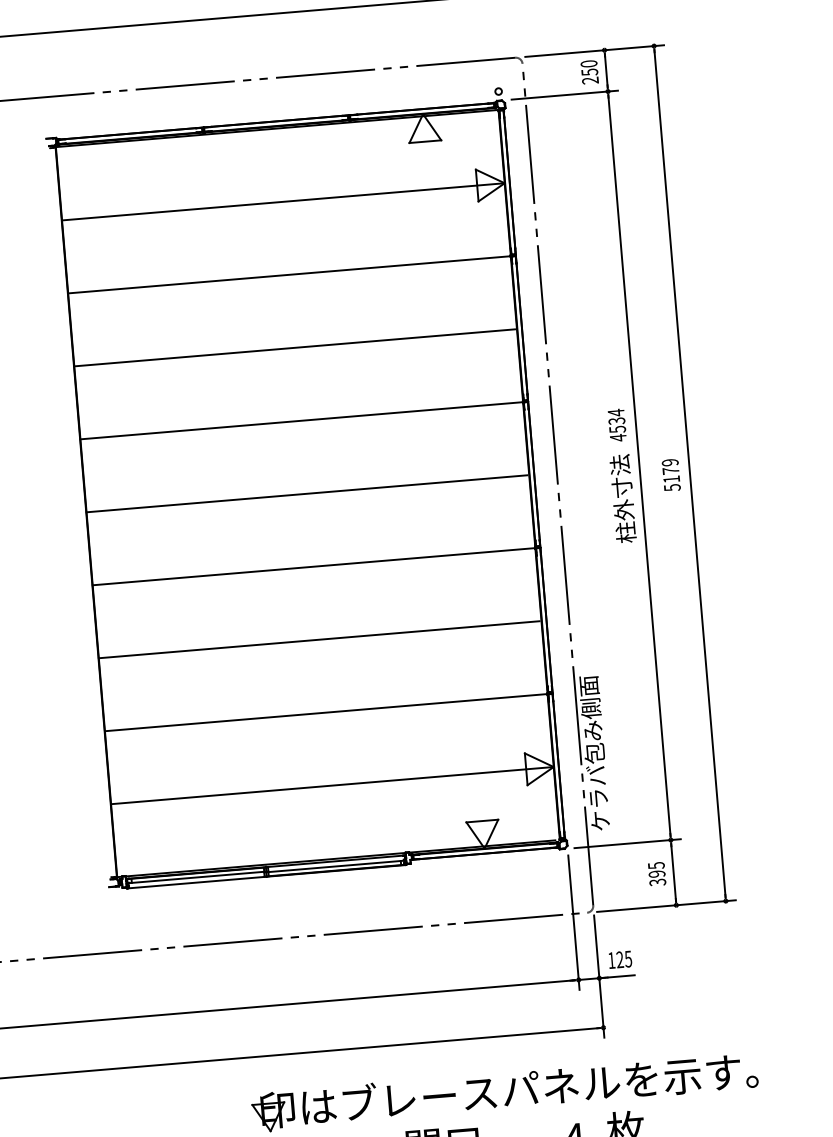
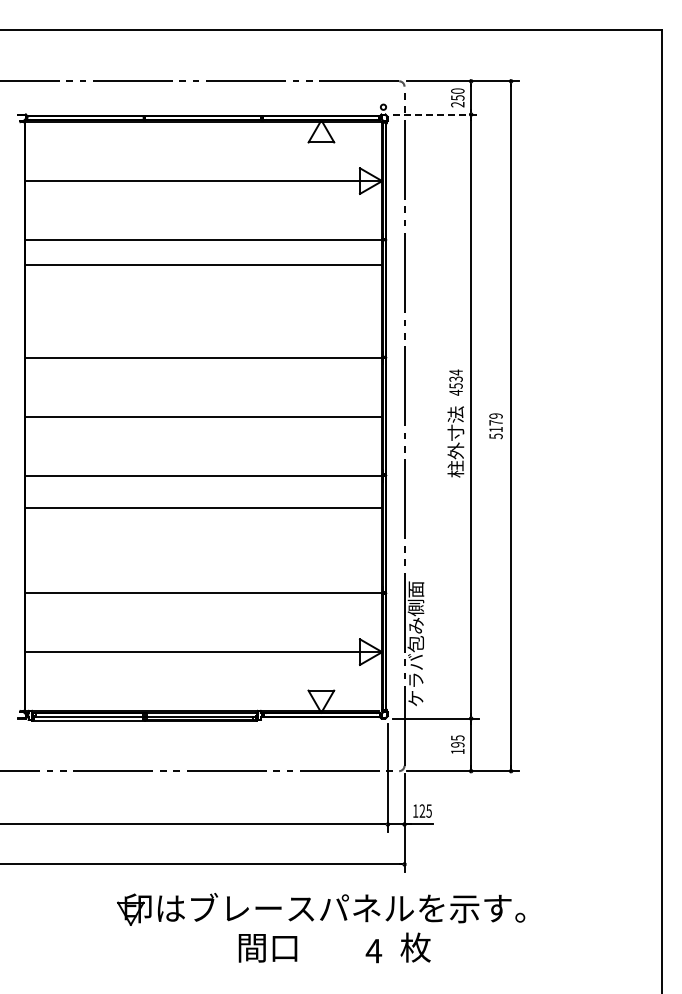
line: (565, 95) -> (436, 114), solid -> dashed
line: (294, 347) -> (202, 264), moved
line: (318, 639) -> (202, 508), moved
text: (657, 882) -> (457, 751), 395 -> 195

